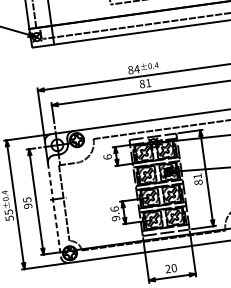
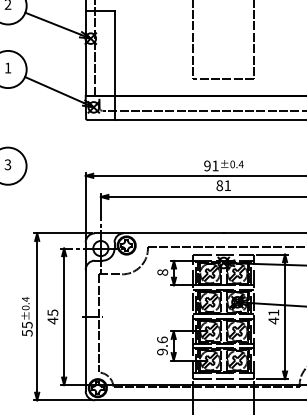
text: (133, 69) -> (211, 165), 84 -> 91
text: (107, 157) -> (162, 272), 6 -> 8
text: (198, 182) -> (273, 320), 81 -> 41
text: (27, 205) -> (52, 320), 95 -> 45
line: (54, 210) -> (85, 330), dashed -> solid

